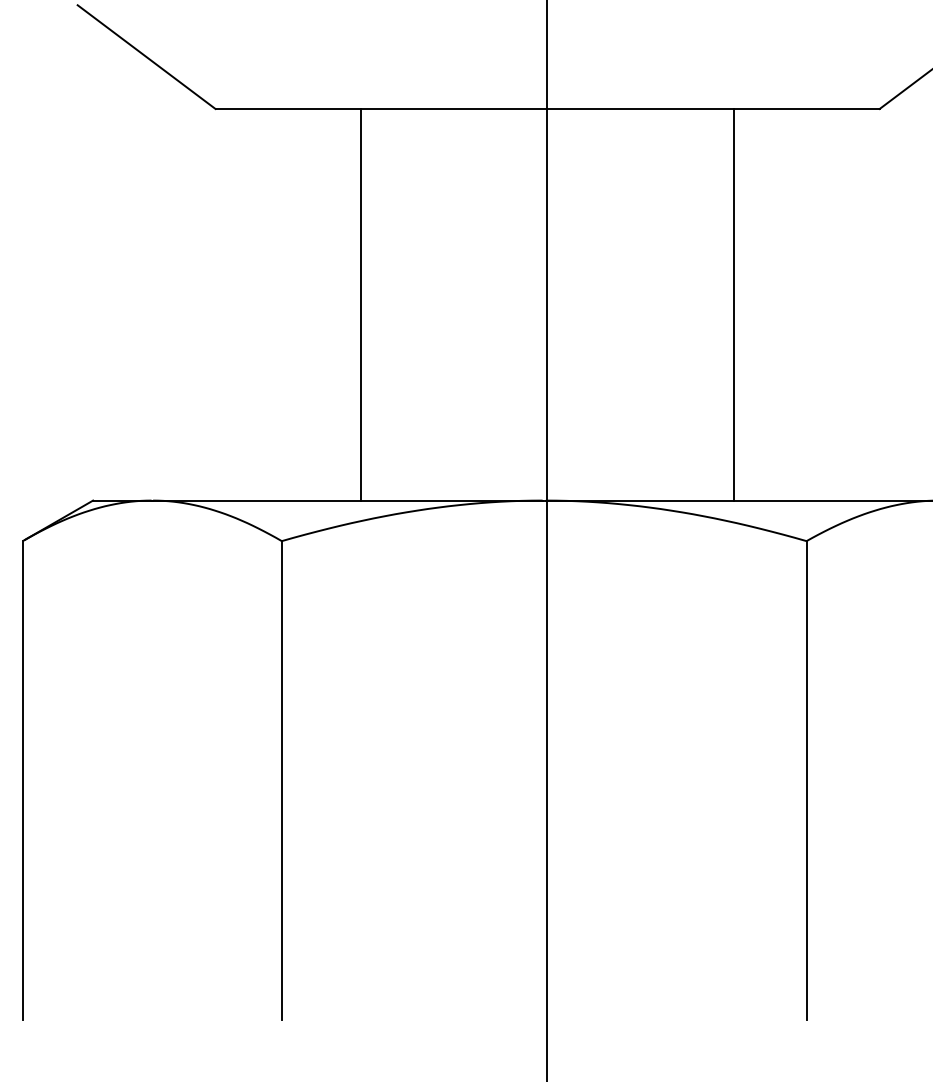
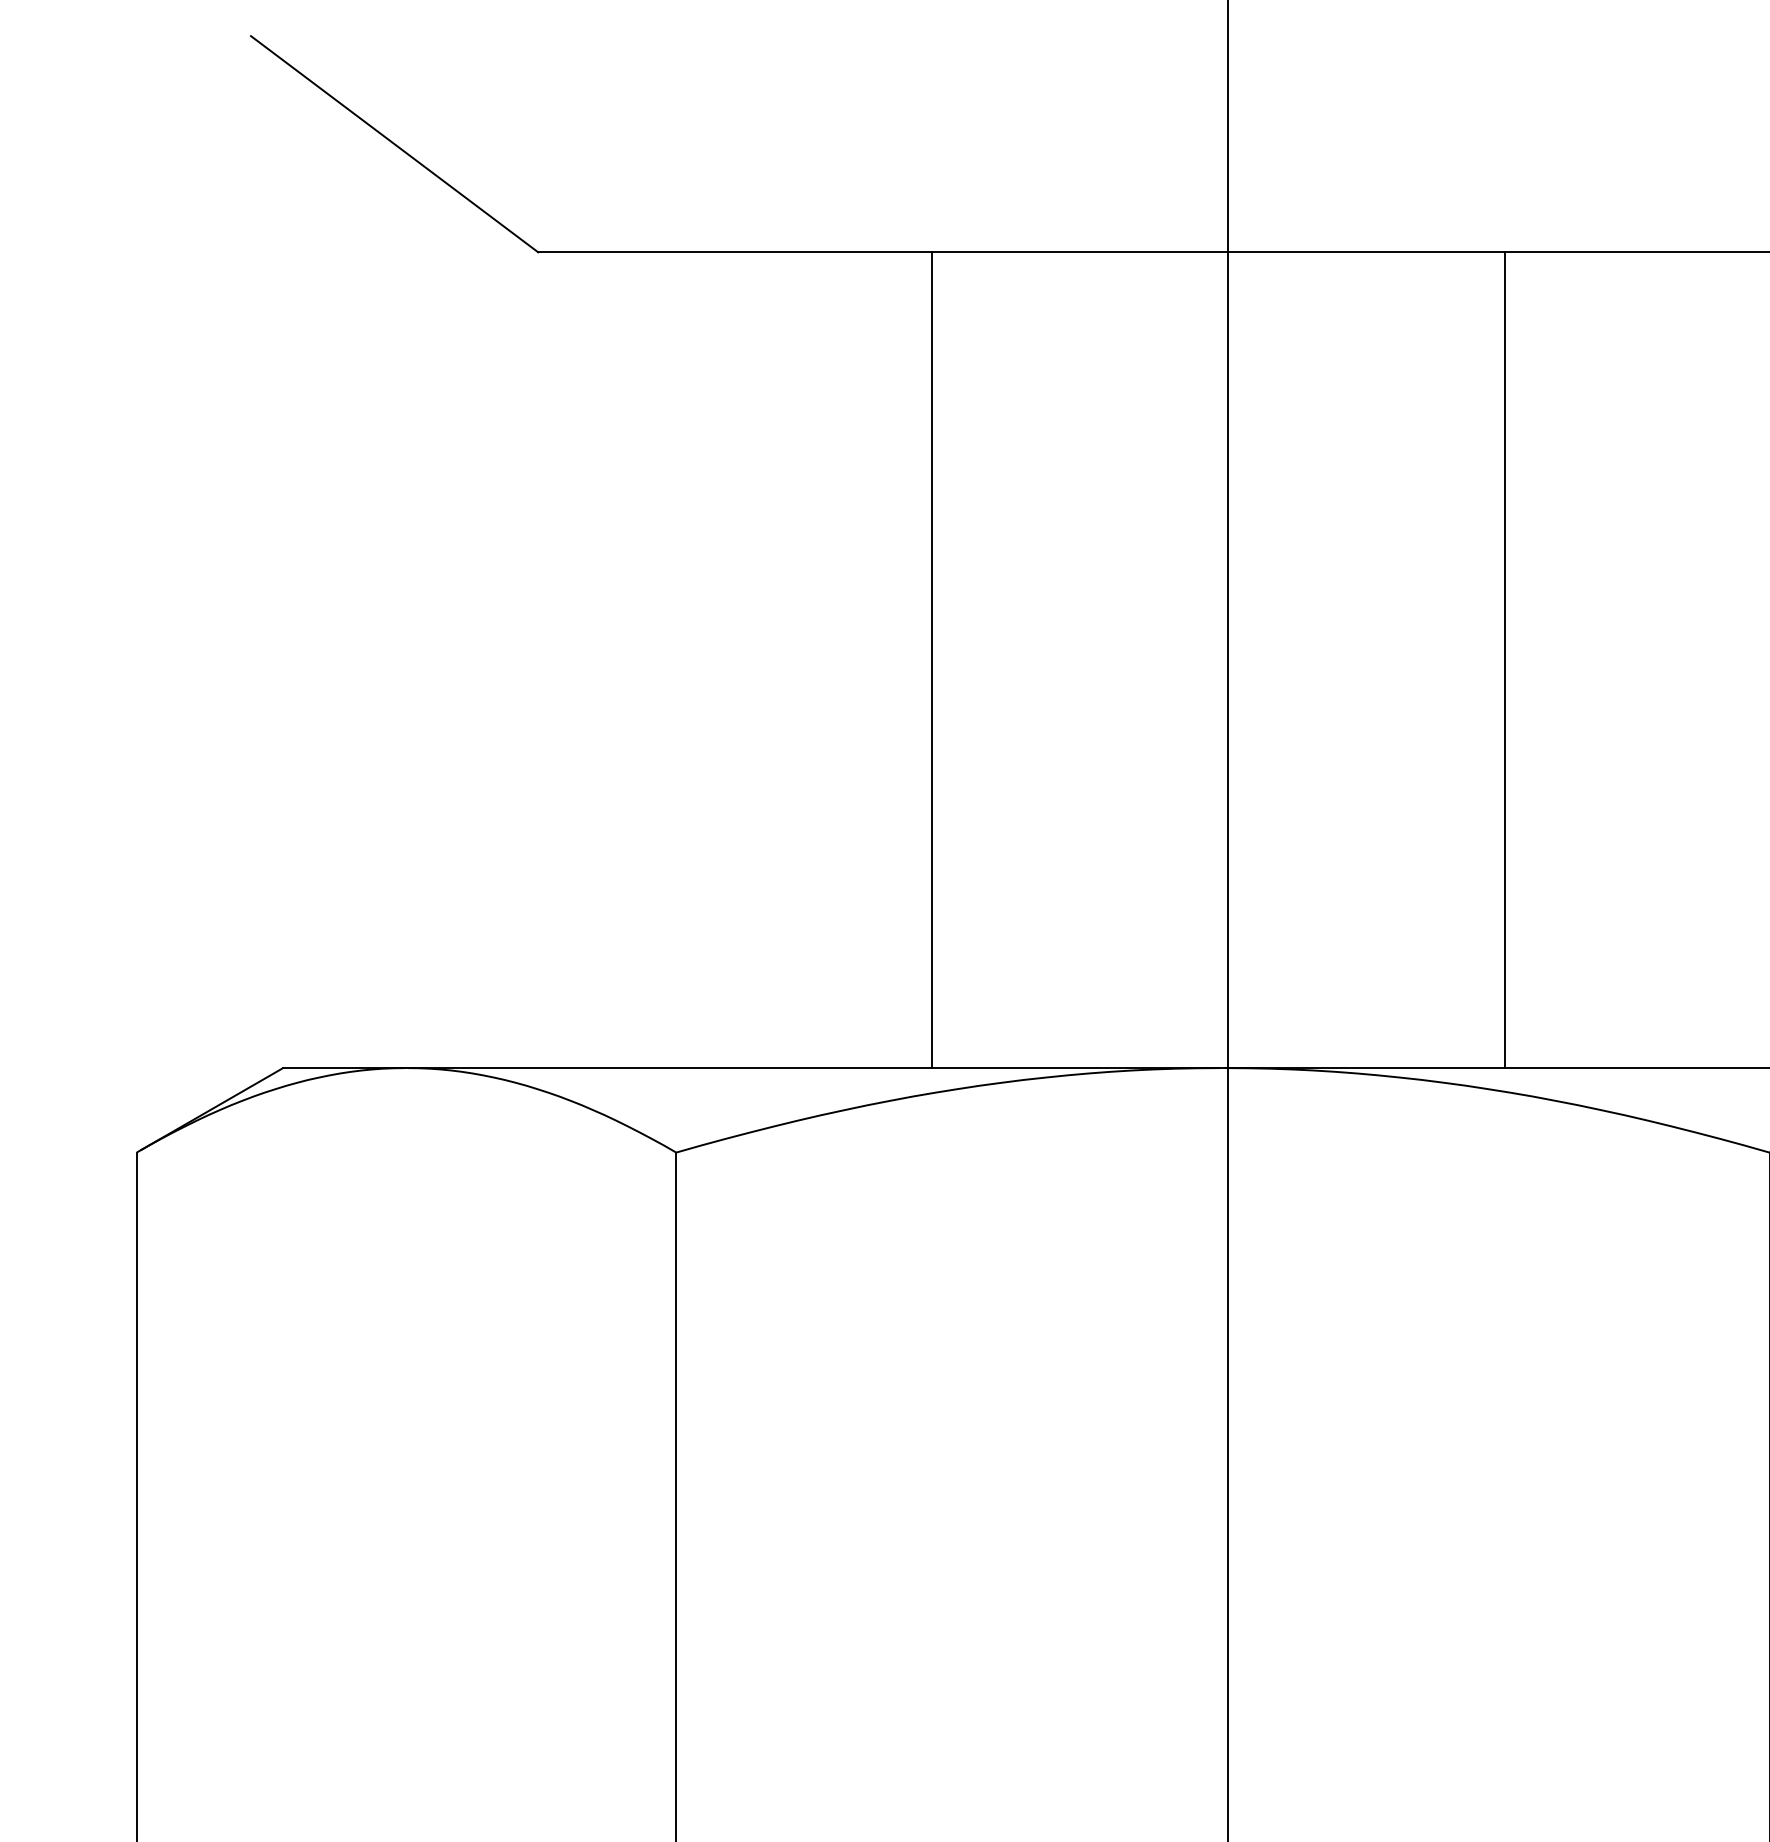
line: (360, 304) -> (931, 659), moved
line: (734, 304) -> (1504, 659), moved

